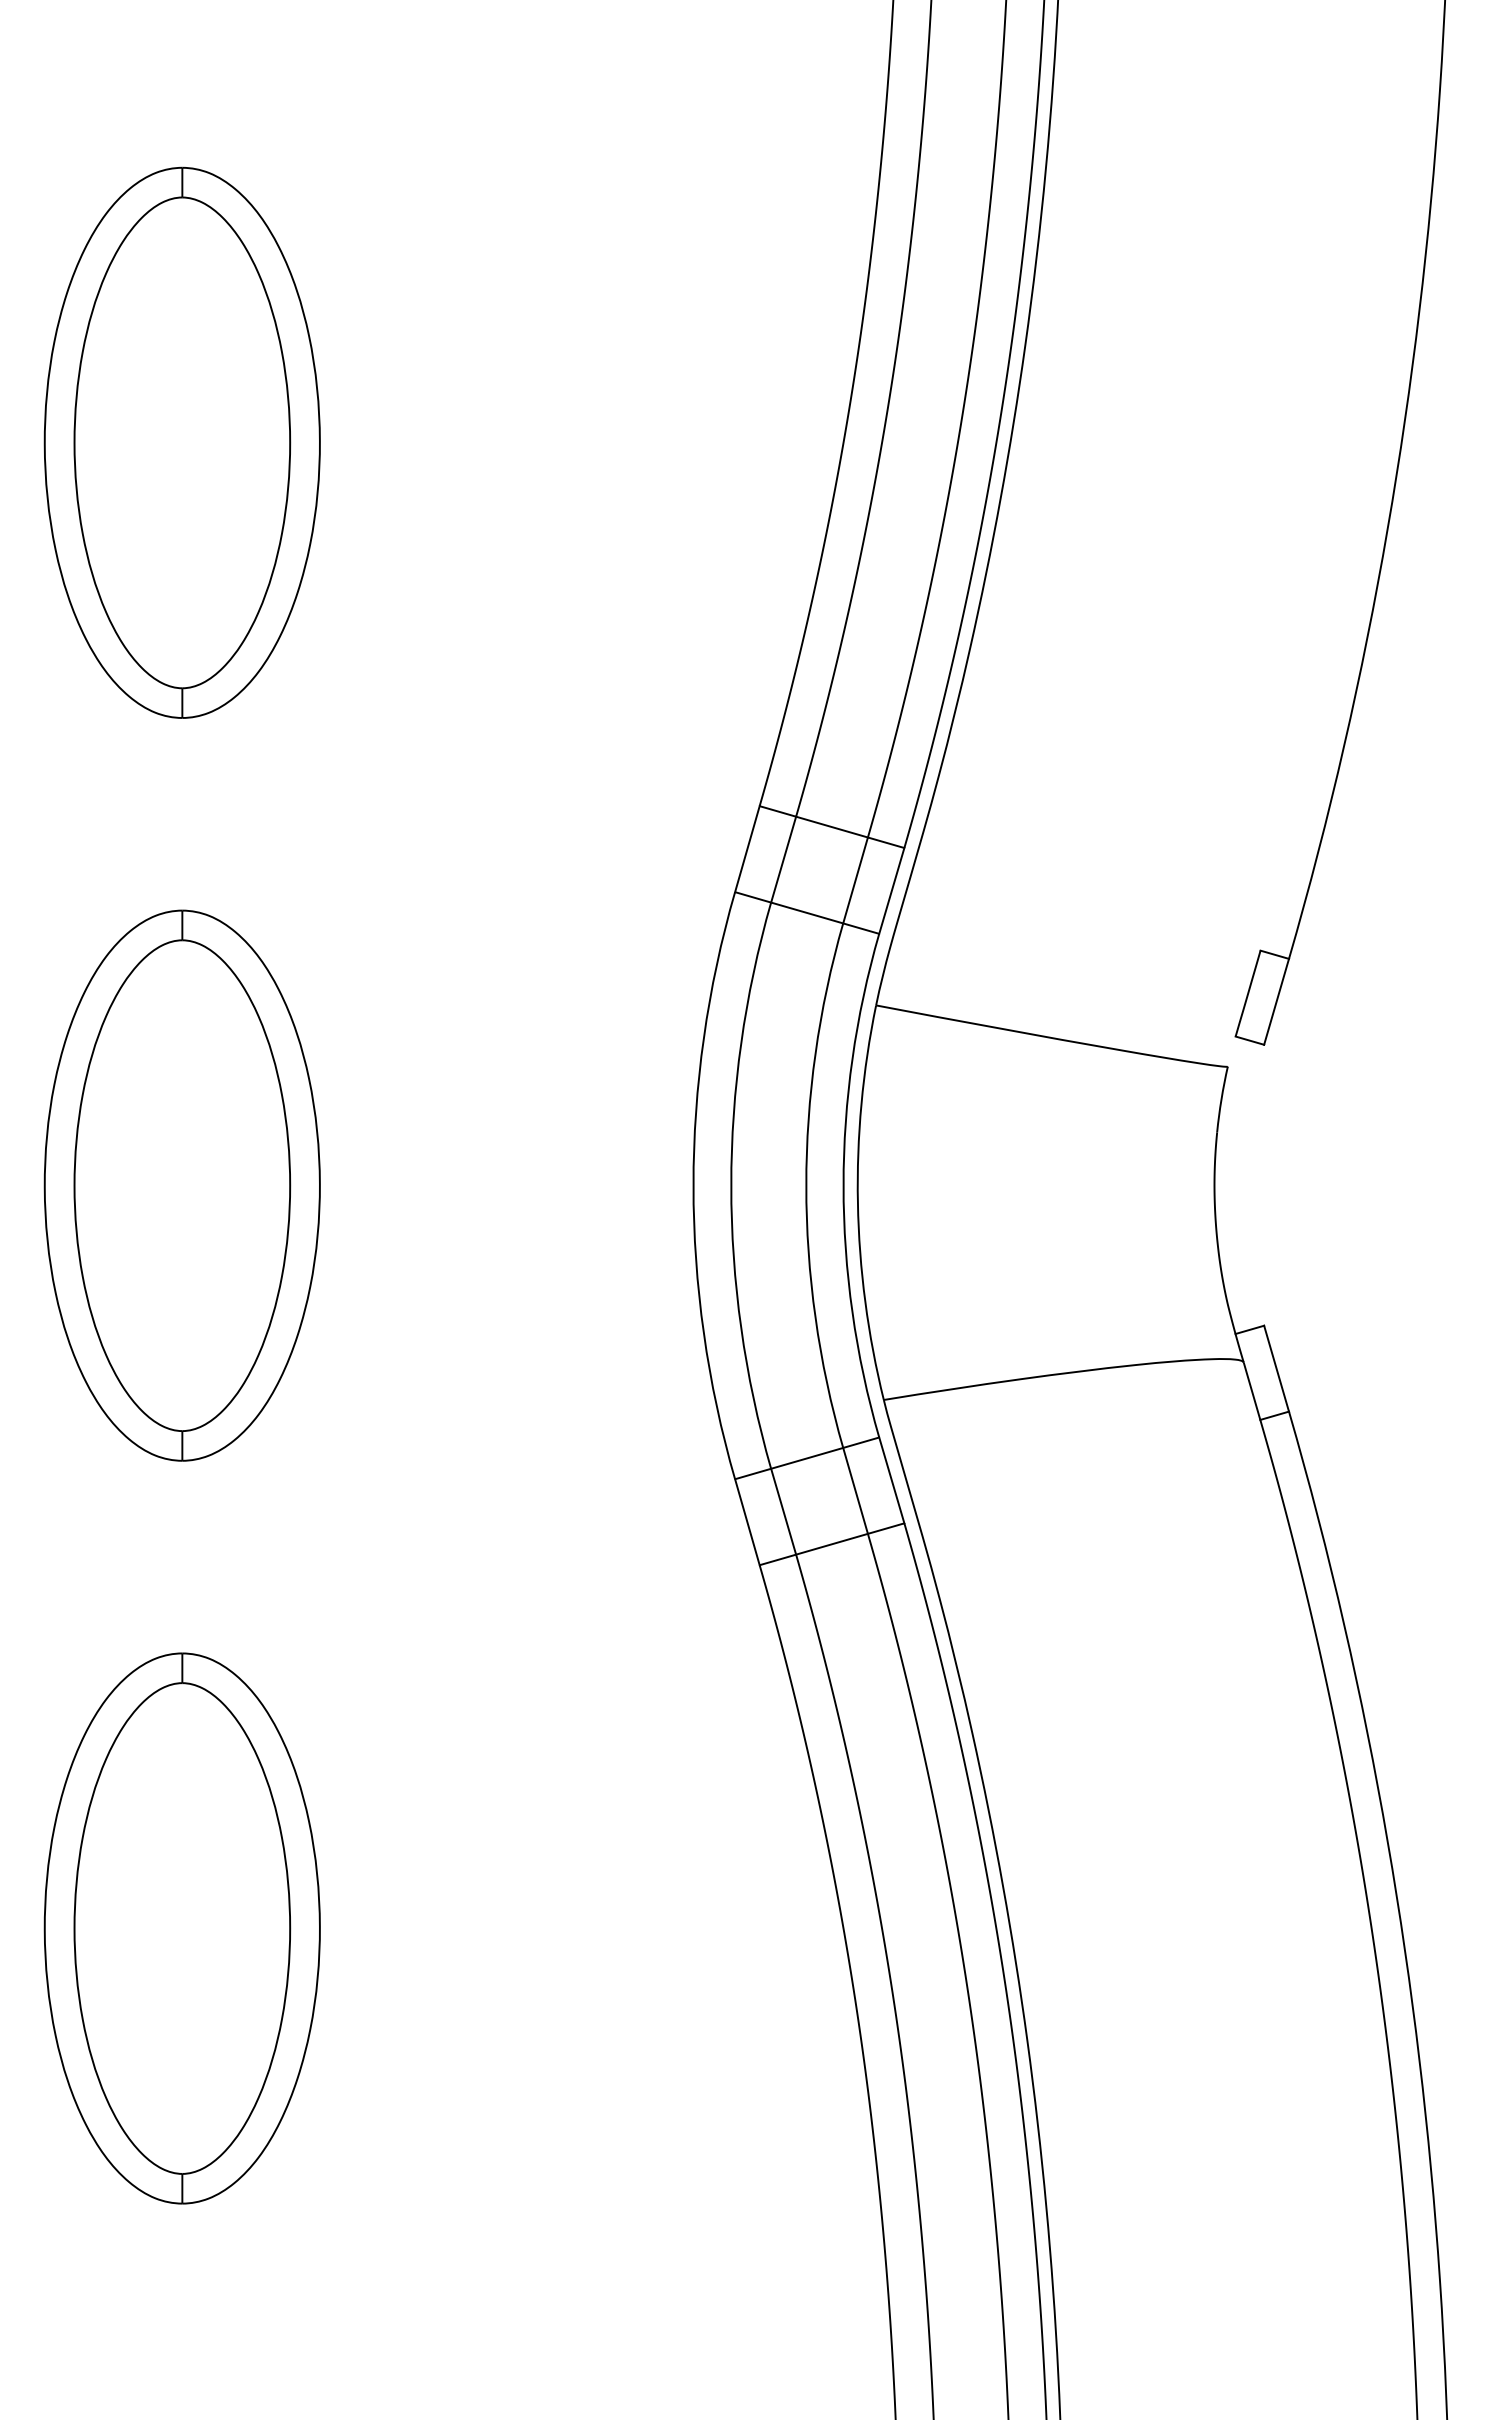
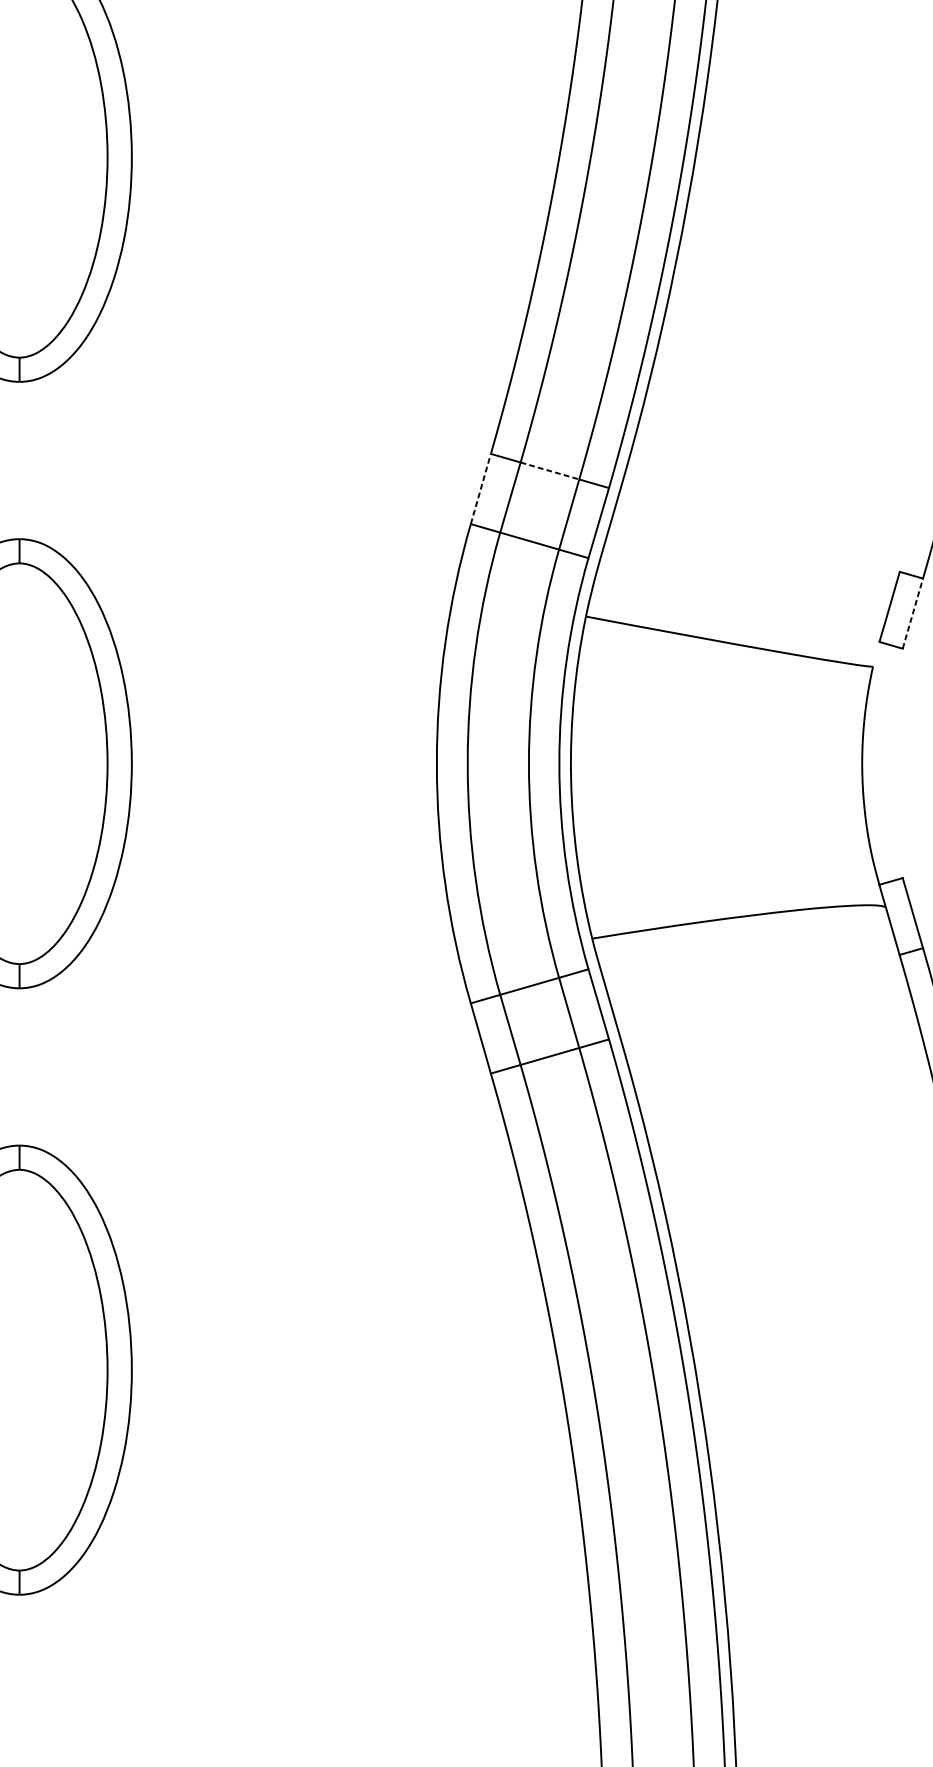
line: (832, 827) -> (550, 471), solid -> dashed
line: (747, 849) -> (480, 489), solid -> dashed
line: (1276, 1001) -> (912, 613), solid -> dashed

